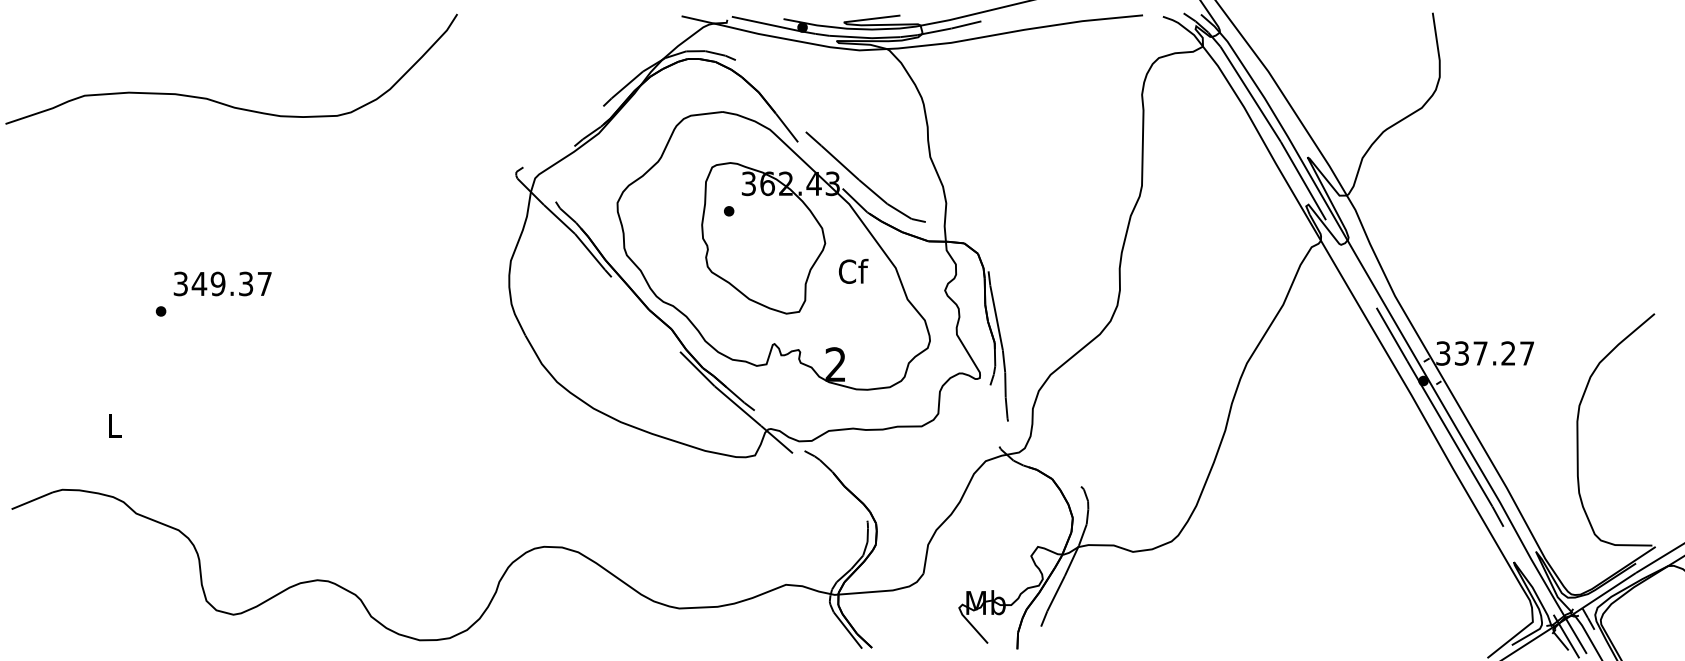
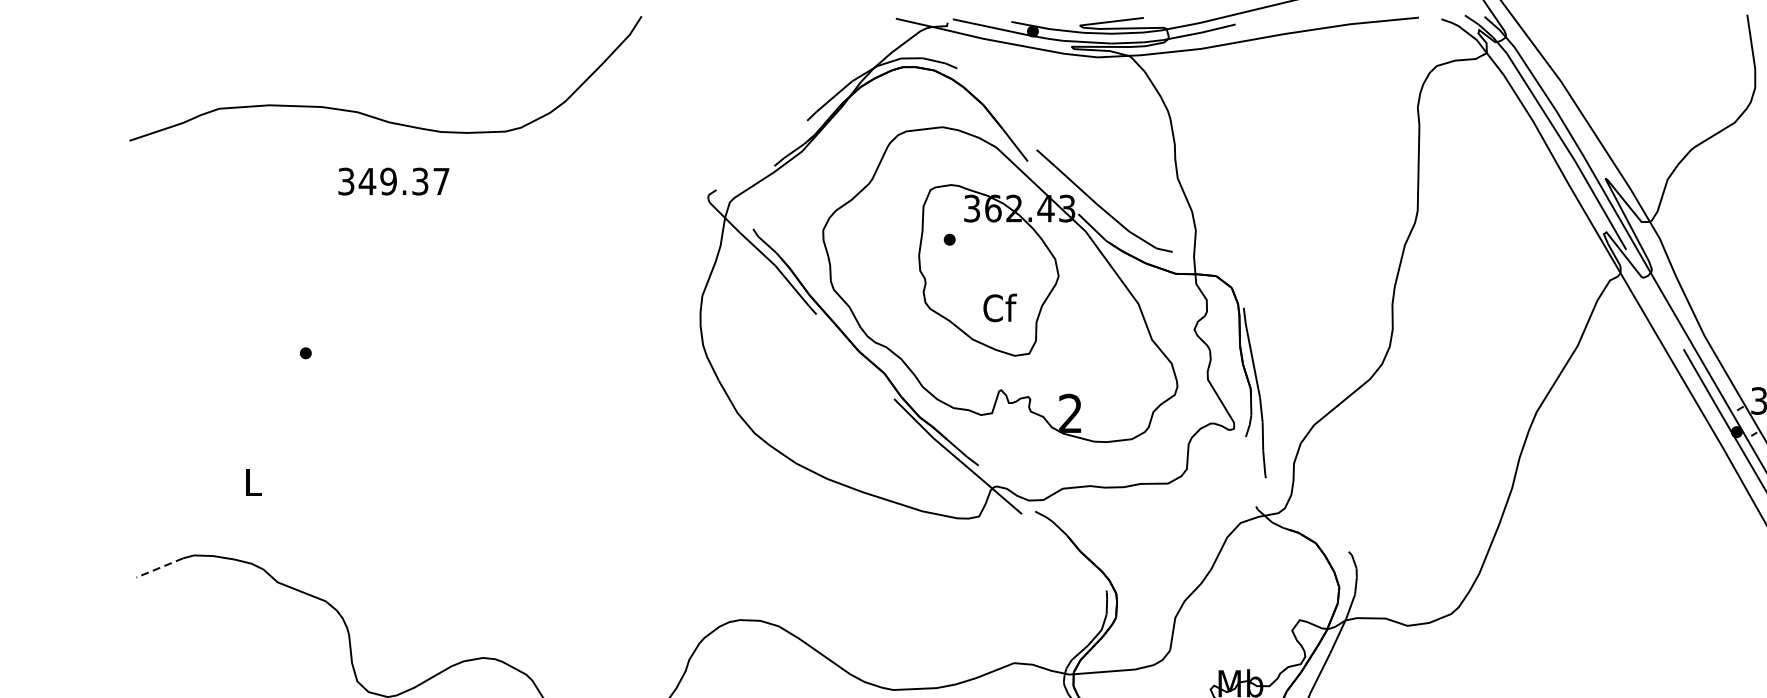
text: (853, 270) -> (1000, 306), moved
text: (222, 283) -> (393, 181), moved
line: (31, 500) -> (158, 567), solid -> dashed

